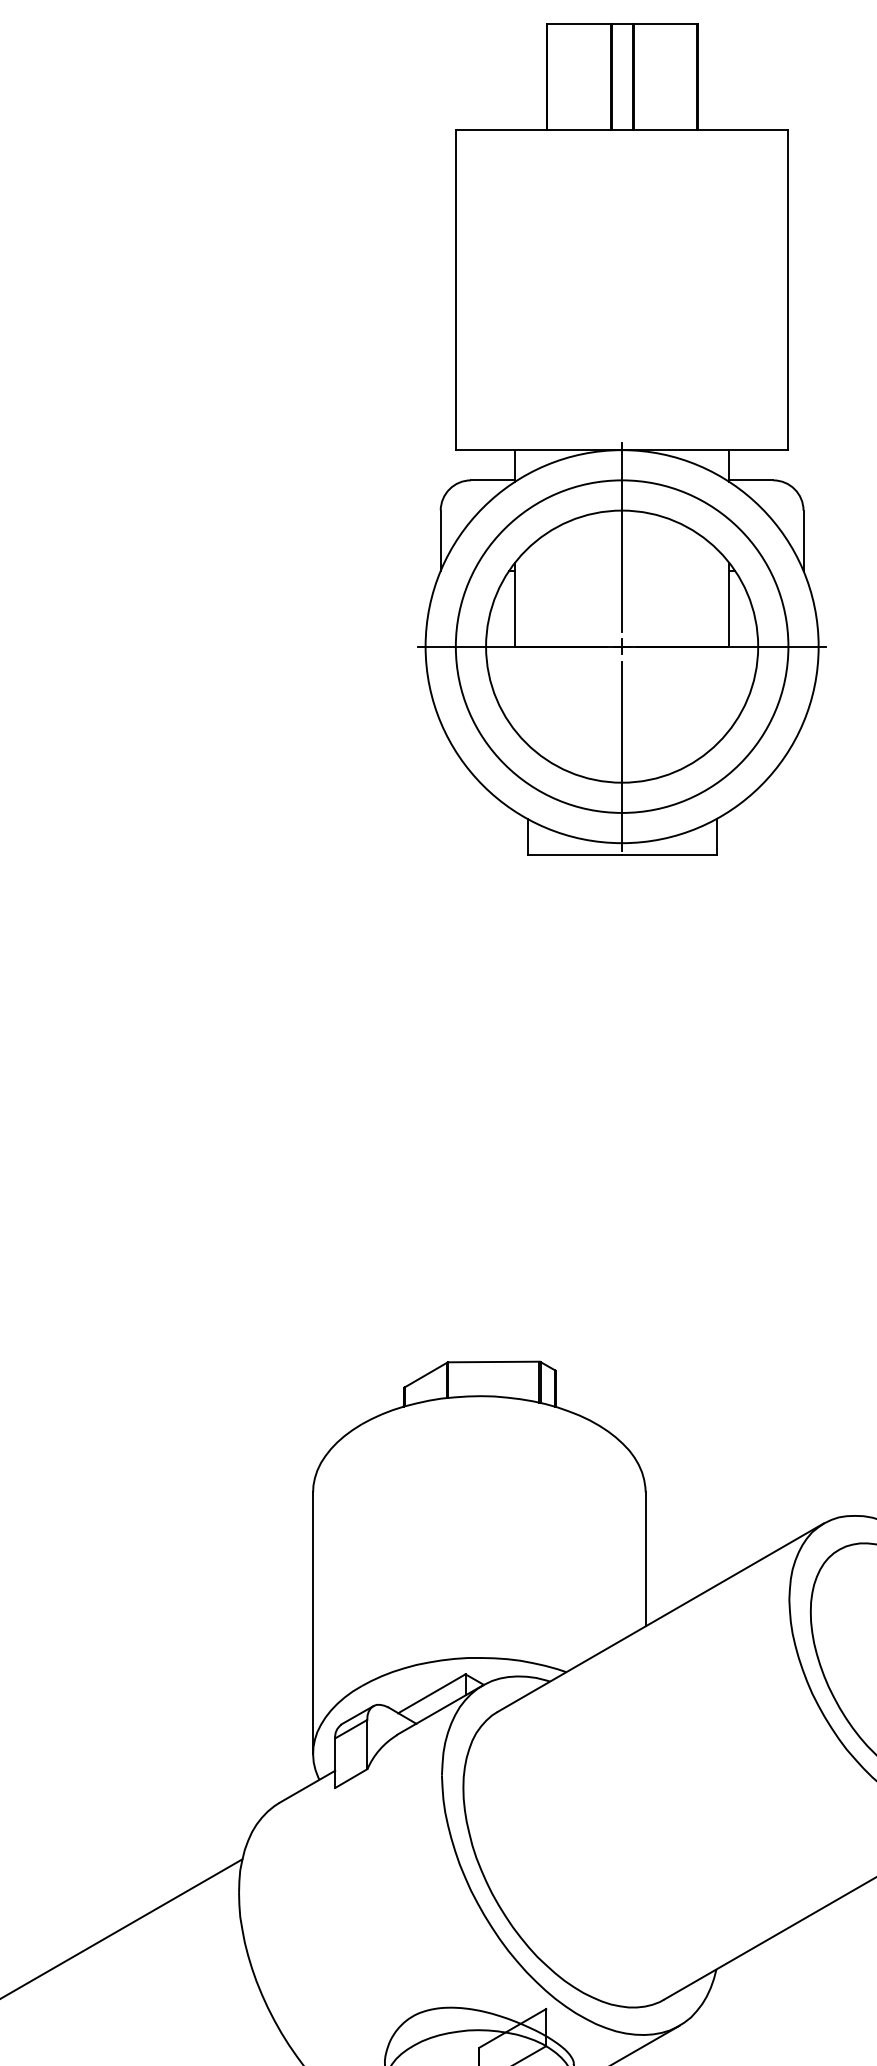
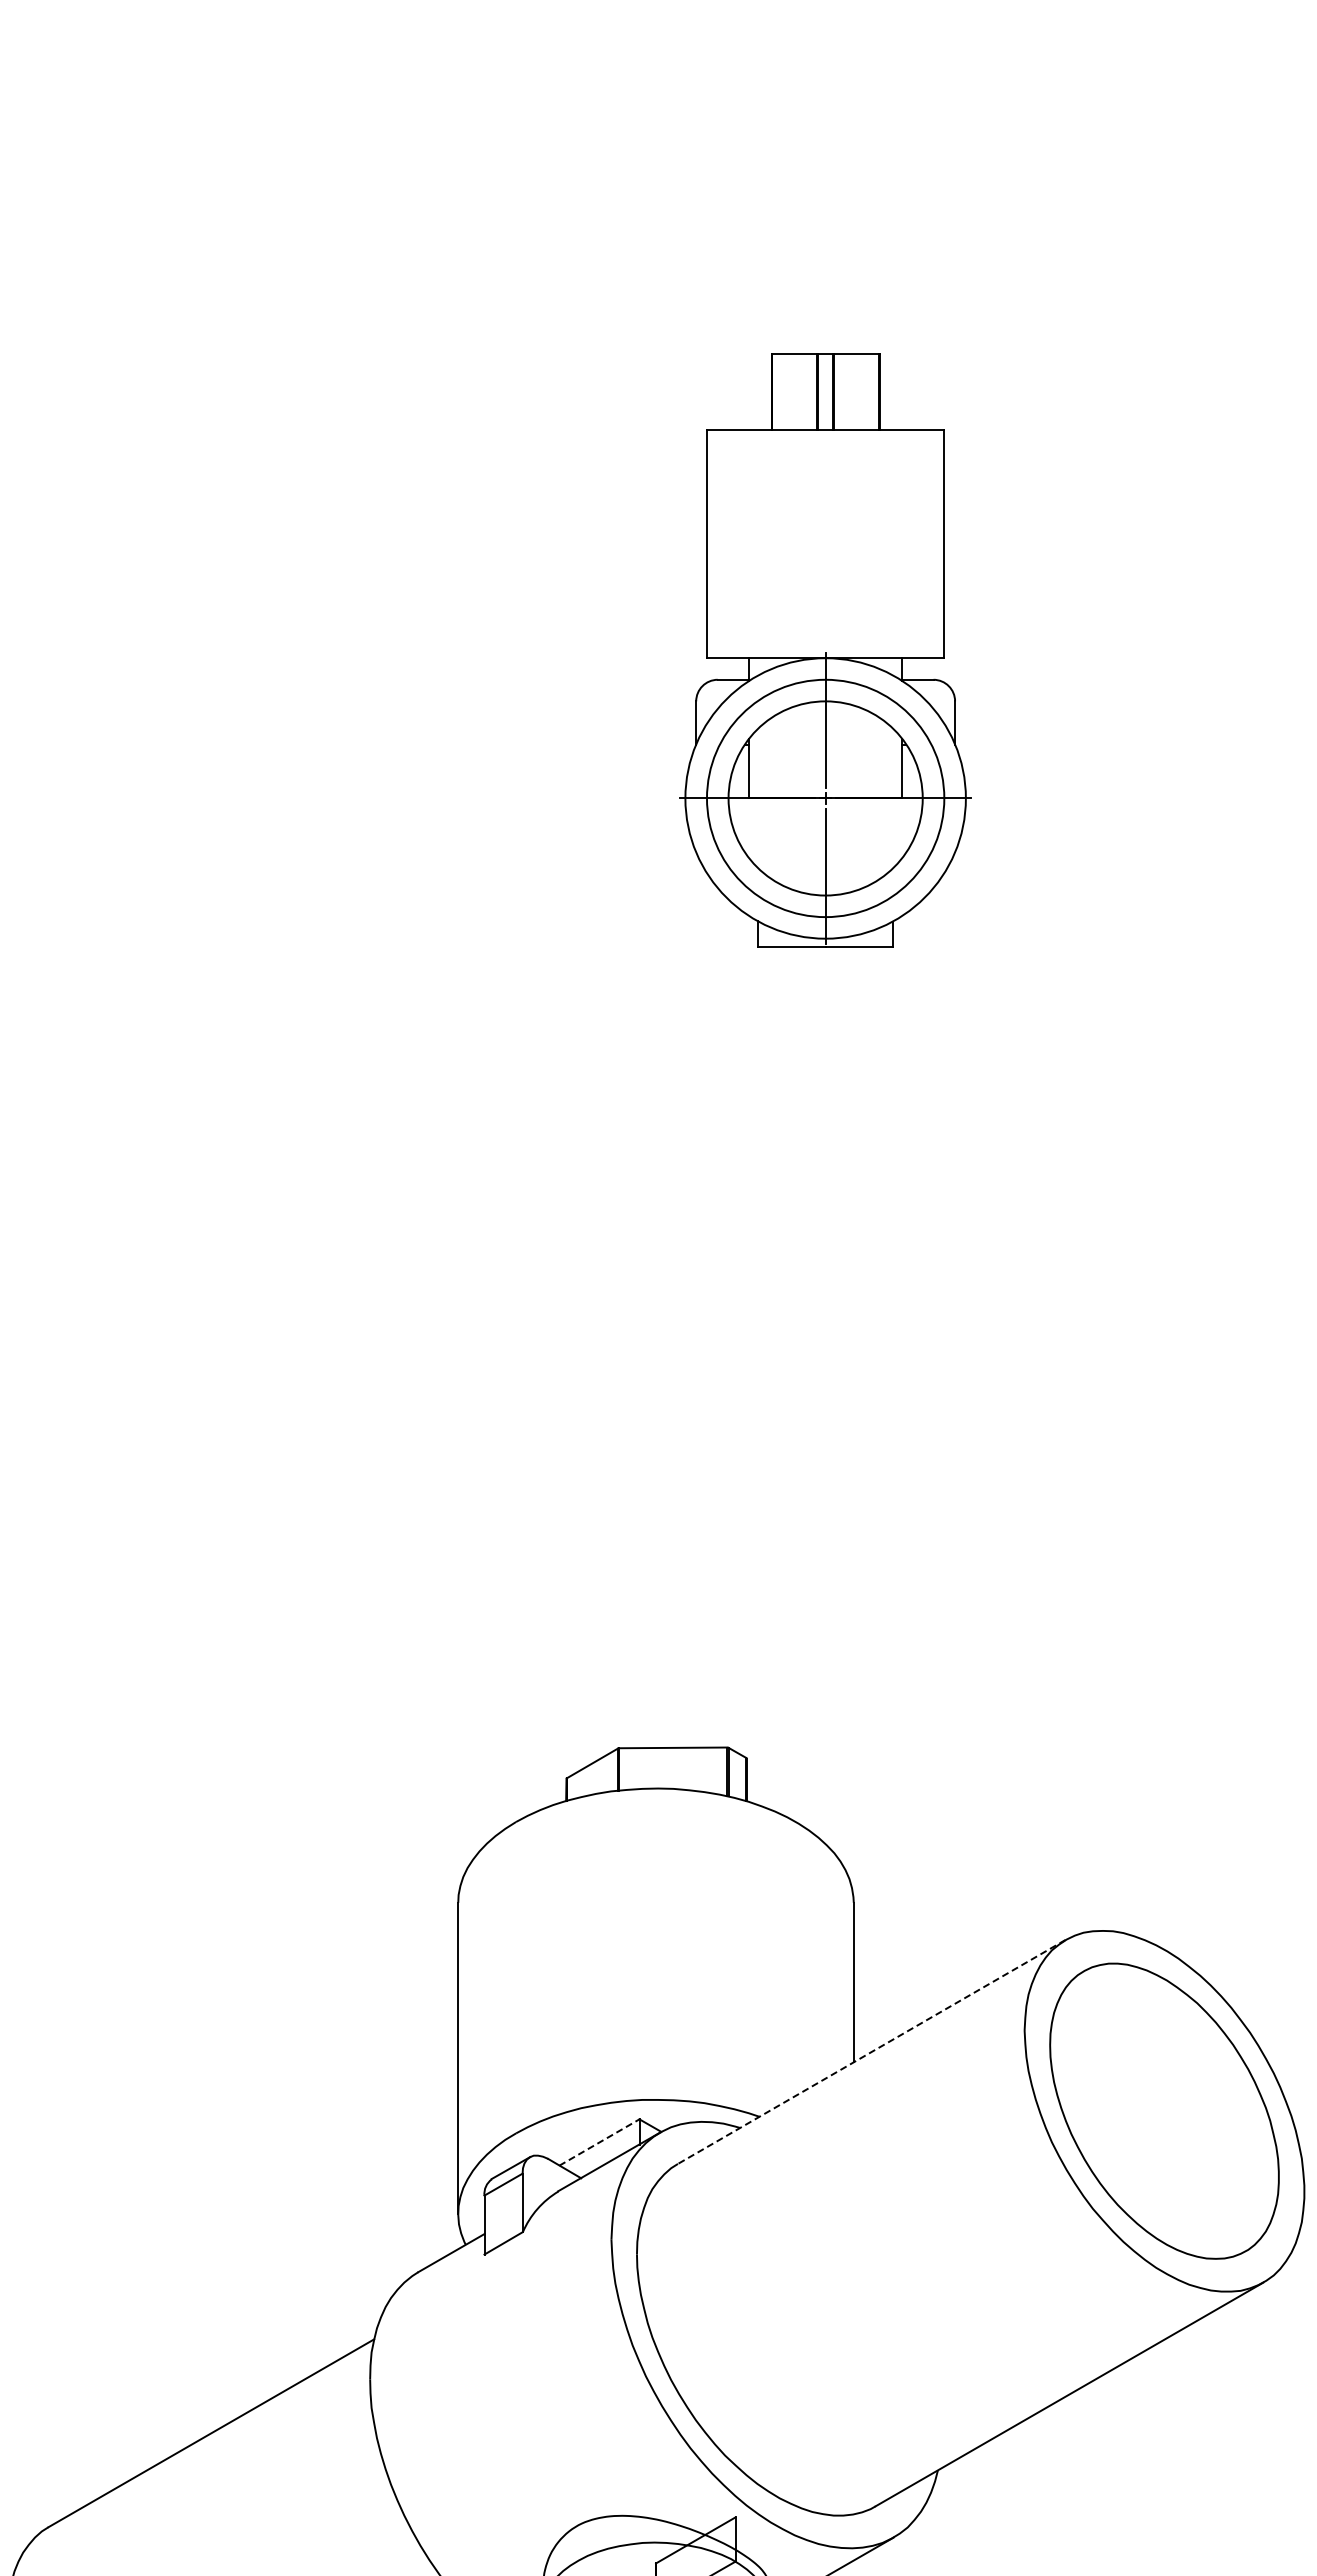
part: (621, 439) -> (825, 650), size x0.6
line: (660, 1617) -> (871, 2051), solid -> dashed
line: (431, 1693) -> (599, 2142), solid -> dashed

